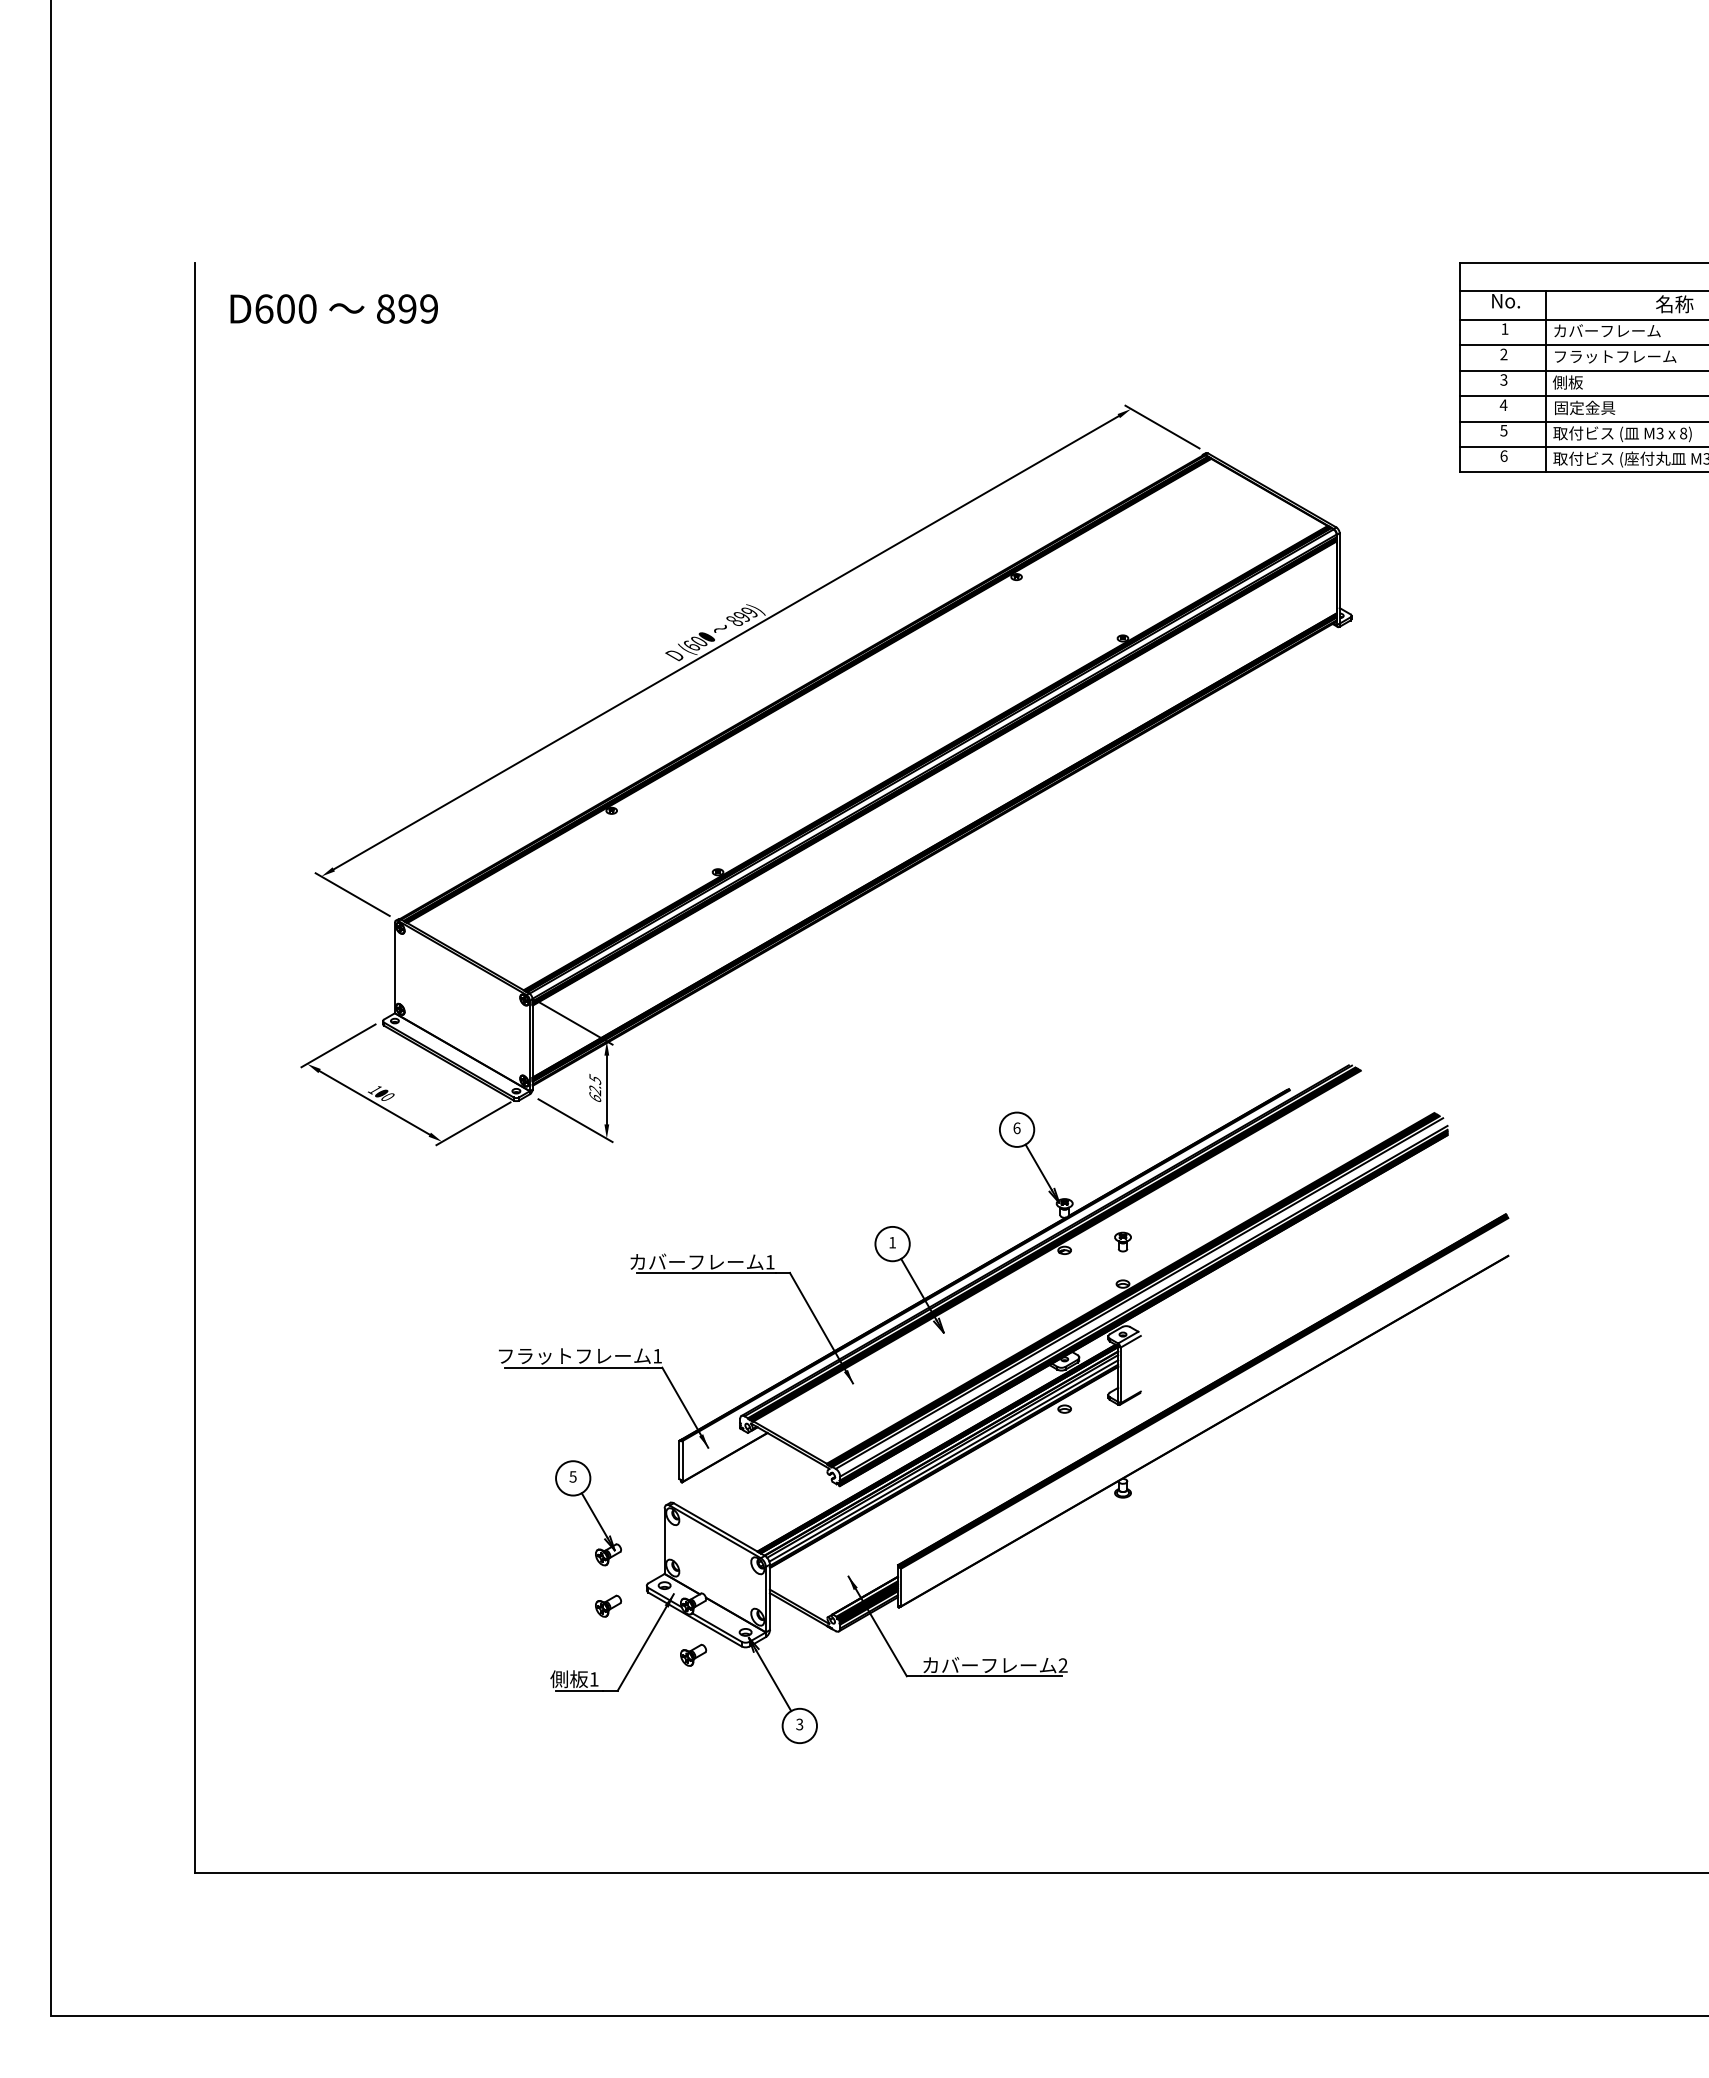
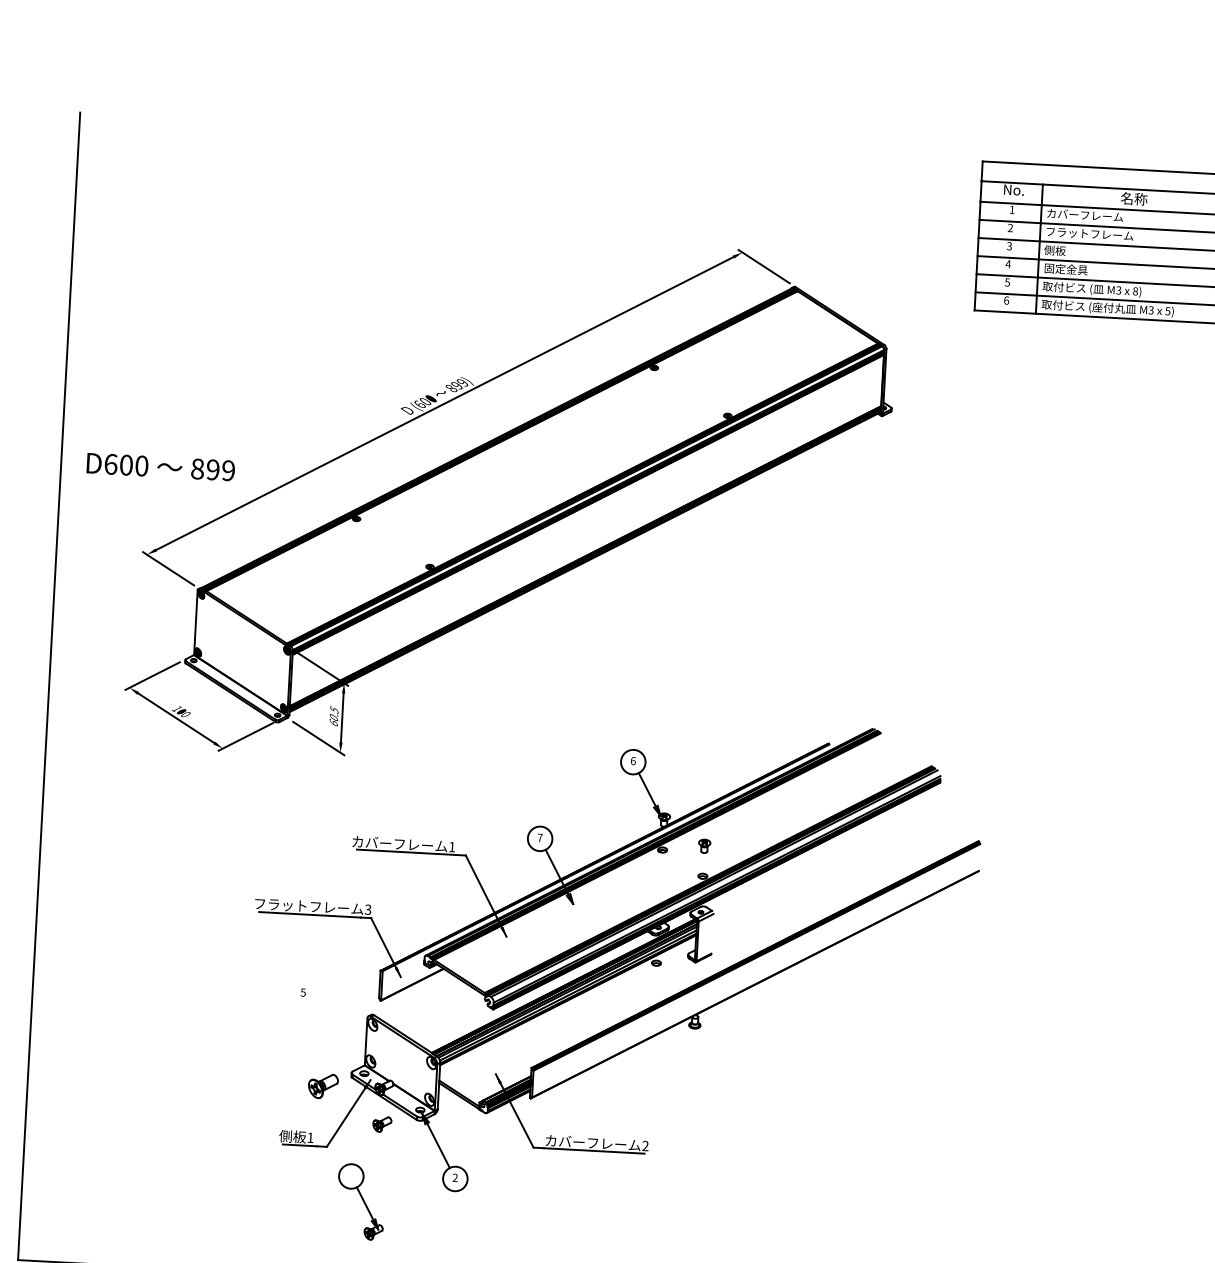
text: (333, 308) -> (160, 466), moved
text: (595, 1090) -> (334, 717), 62.5 -> 60.5
text: (892, 1242) -> (540, 837), 1 -> 7
text: (657, 1355) -> (368, 909), 1 -> 3
part: (588, 1513) -> (360, 1202), moved
part: (608, 1605) -> (323, 1085), size x1.6
text: (799, 1724) -> (455, 1177), 3 -> 2

